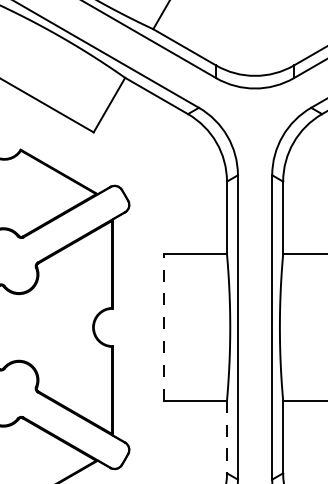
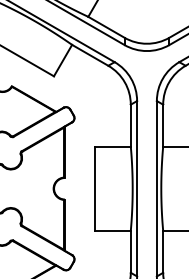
line: (164, 327) -> (94, 188), dashed -> solid
line: (226, 436) -> (130, 251), dashed -> solid

